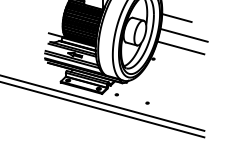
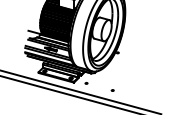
line: (176, 18) -> (137, 18), removed
line: (183, 34) -> (143, 31), removed
line: (180, 47) -> (140, 42), removed

